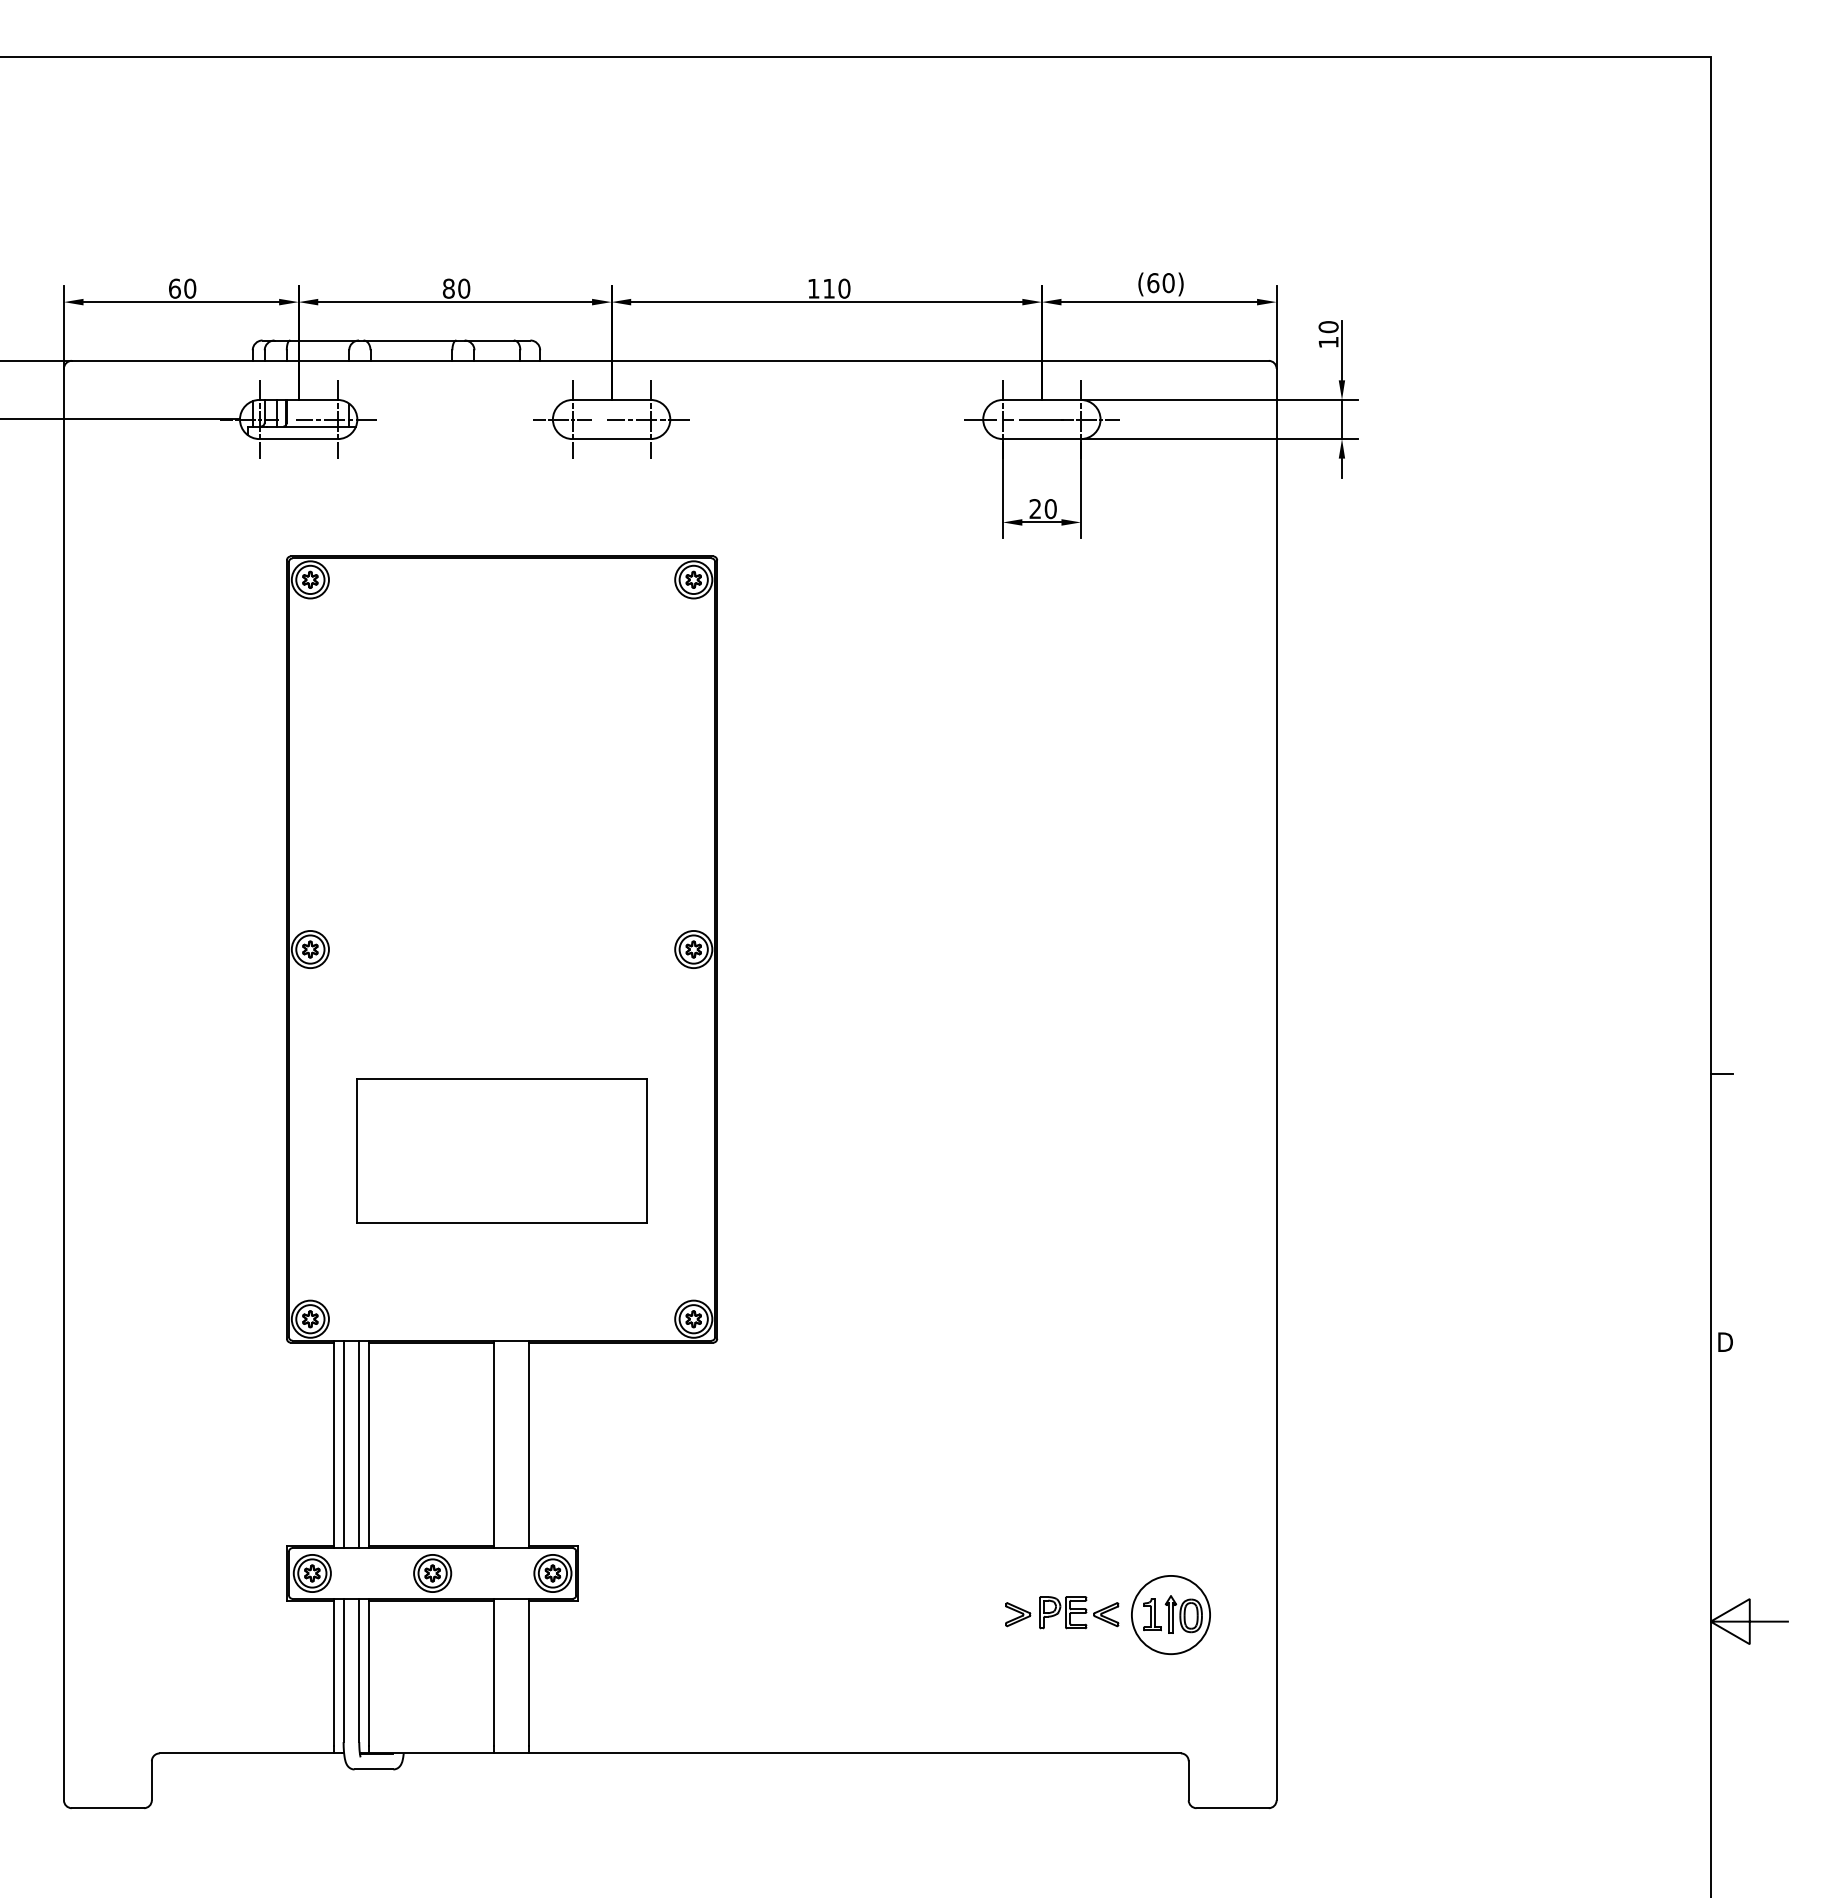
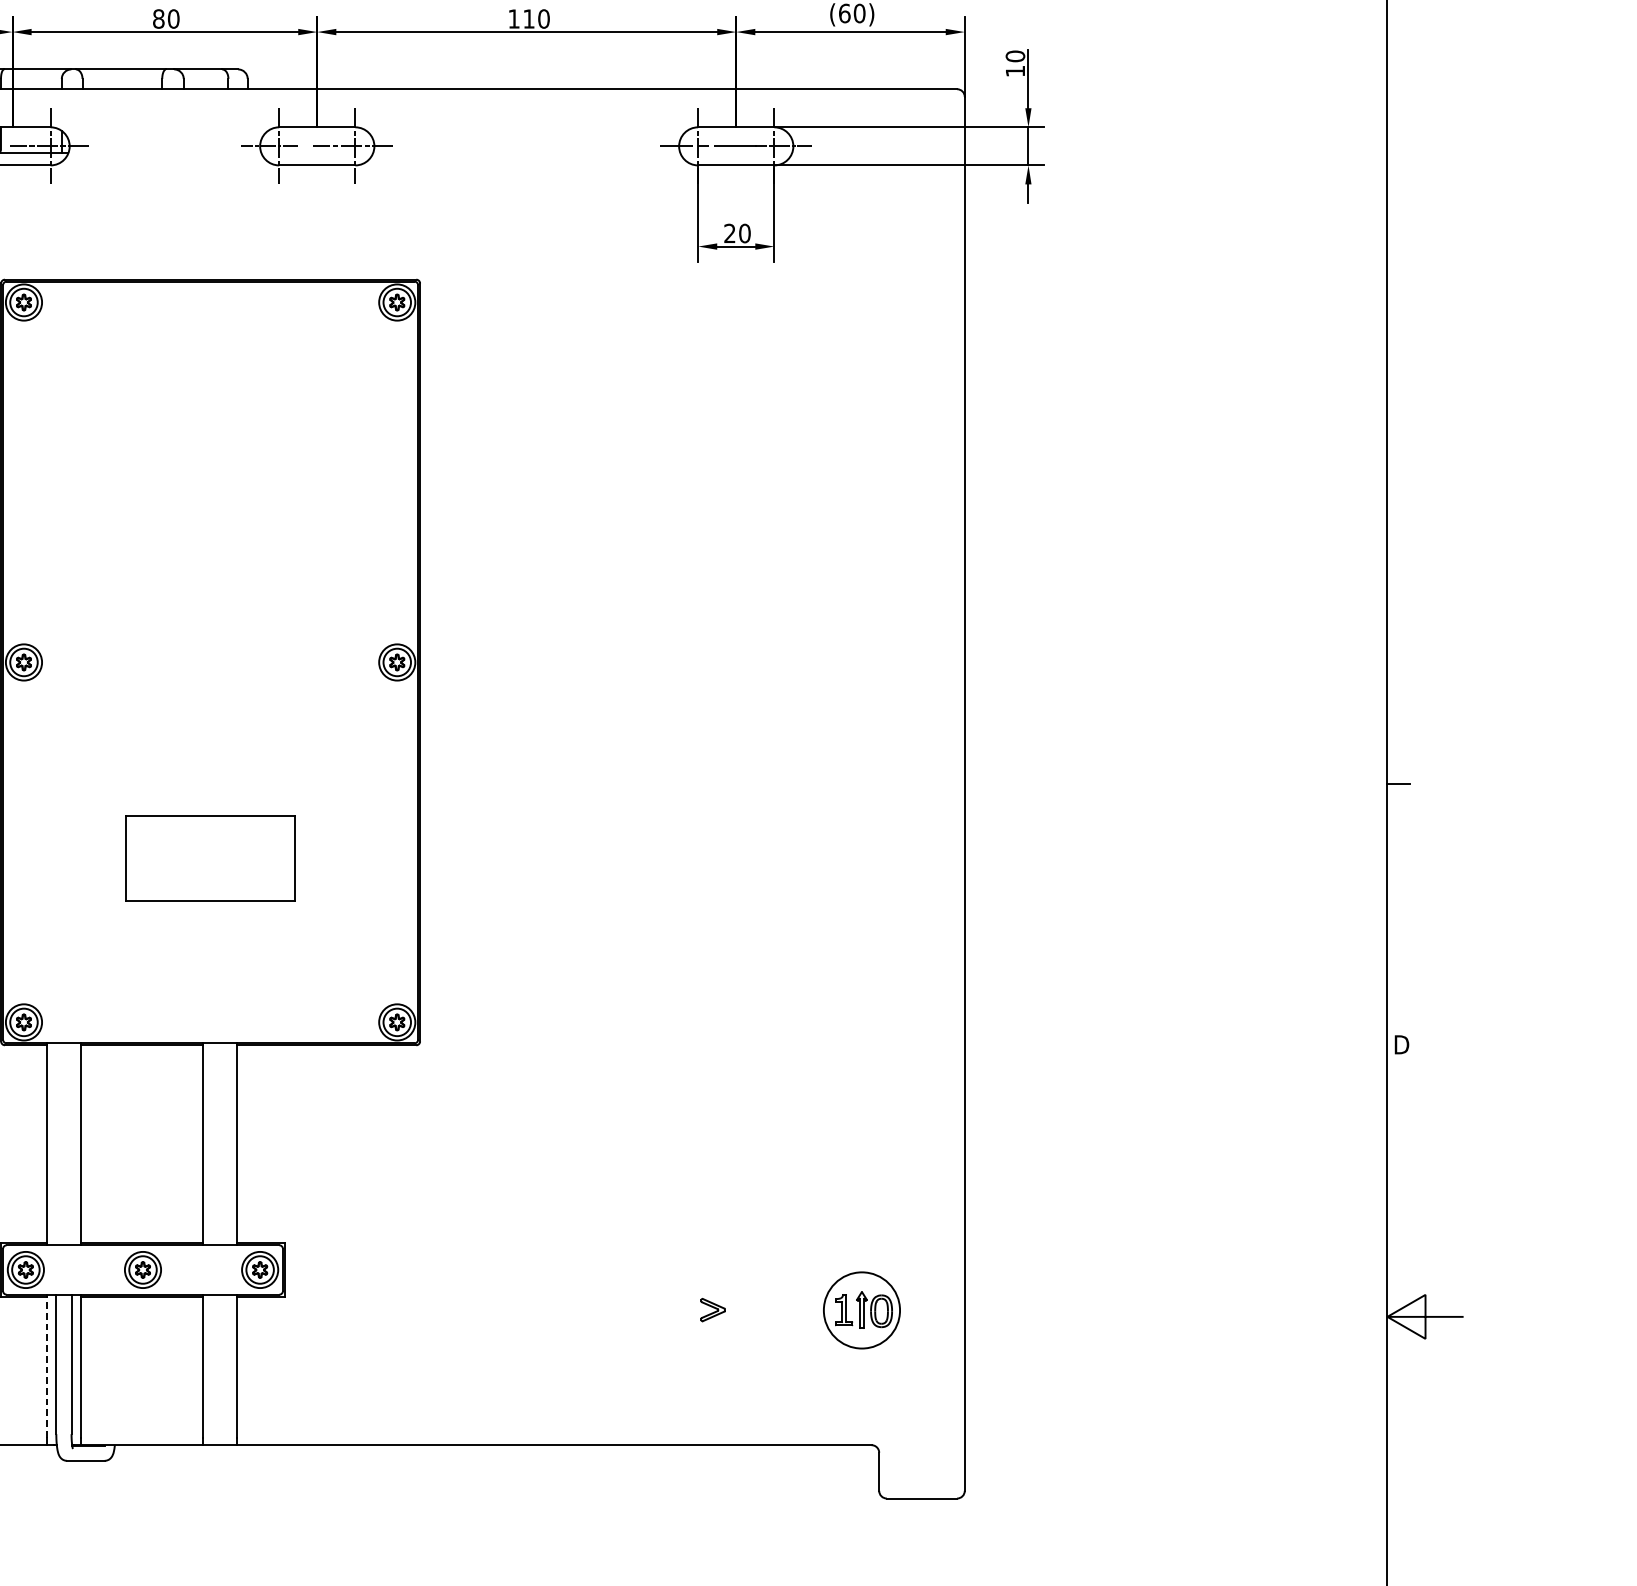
part: (501, 1150) -> (210, 858), size x0.6
line: (343, 1444) -> (56, 1144), removed
line: (359, 1444) -> (71, 1144), removed
part: (1079, 1612) -> (772, 1307), removed
line: (333, 1672) -> (46, 1366), solid -> dashed

